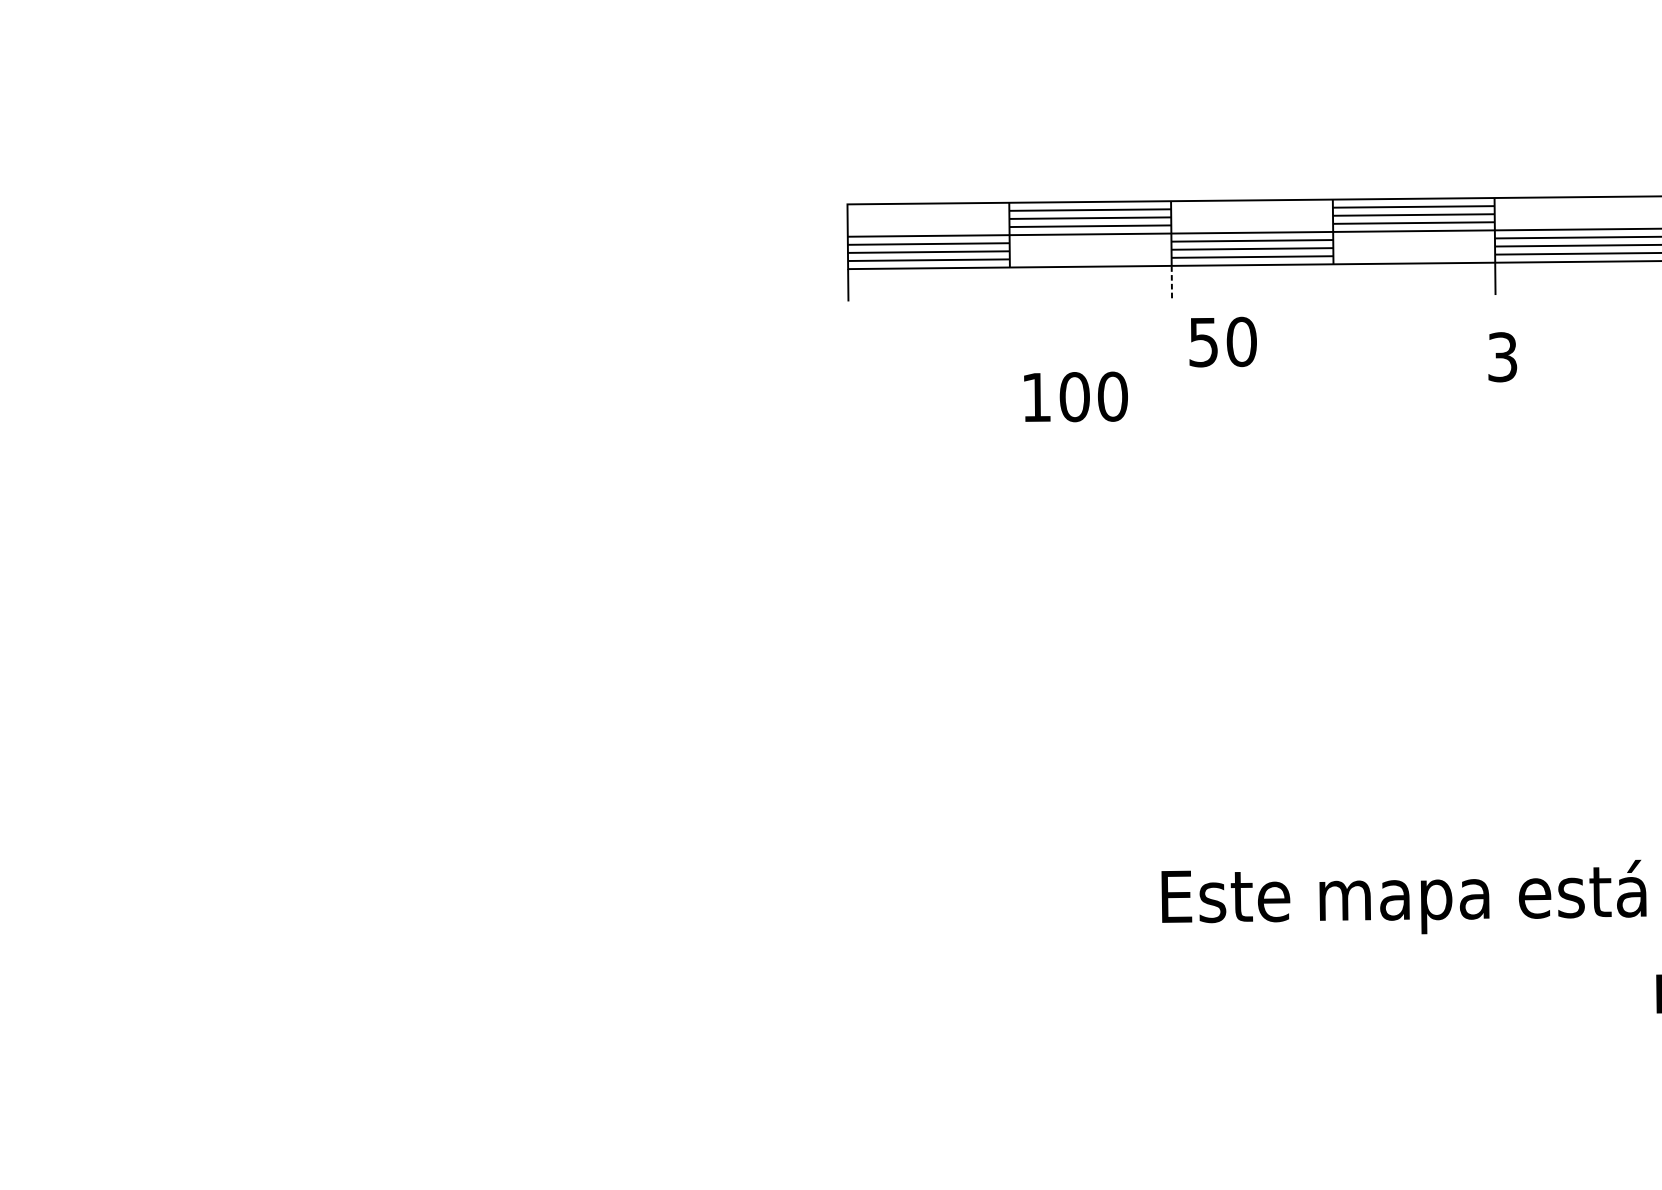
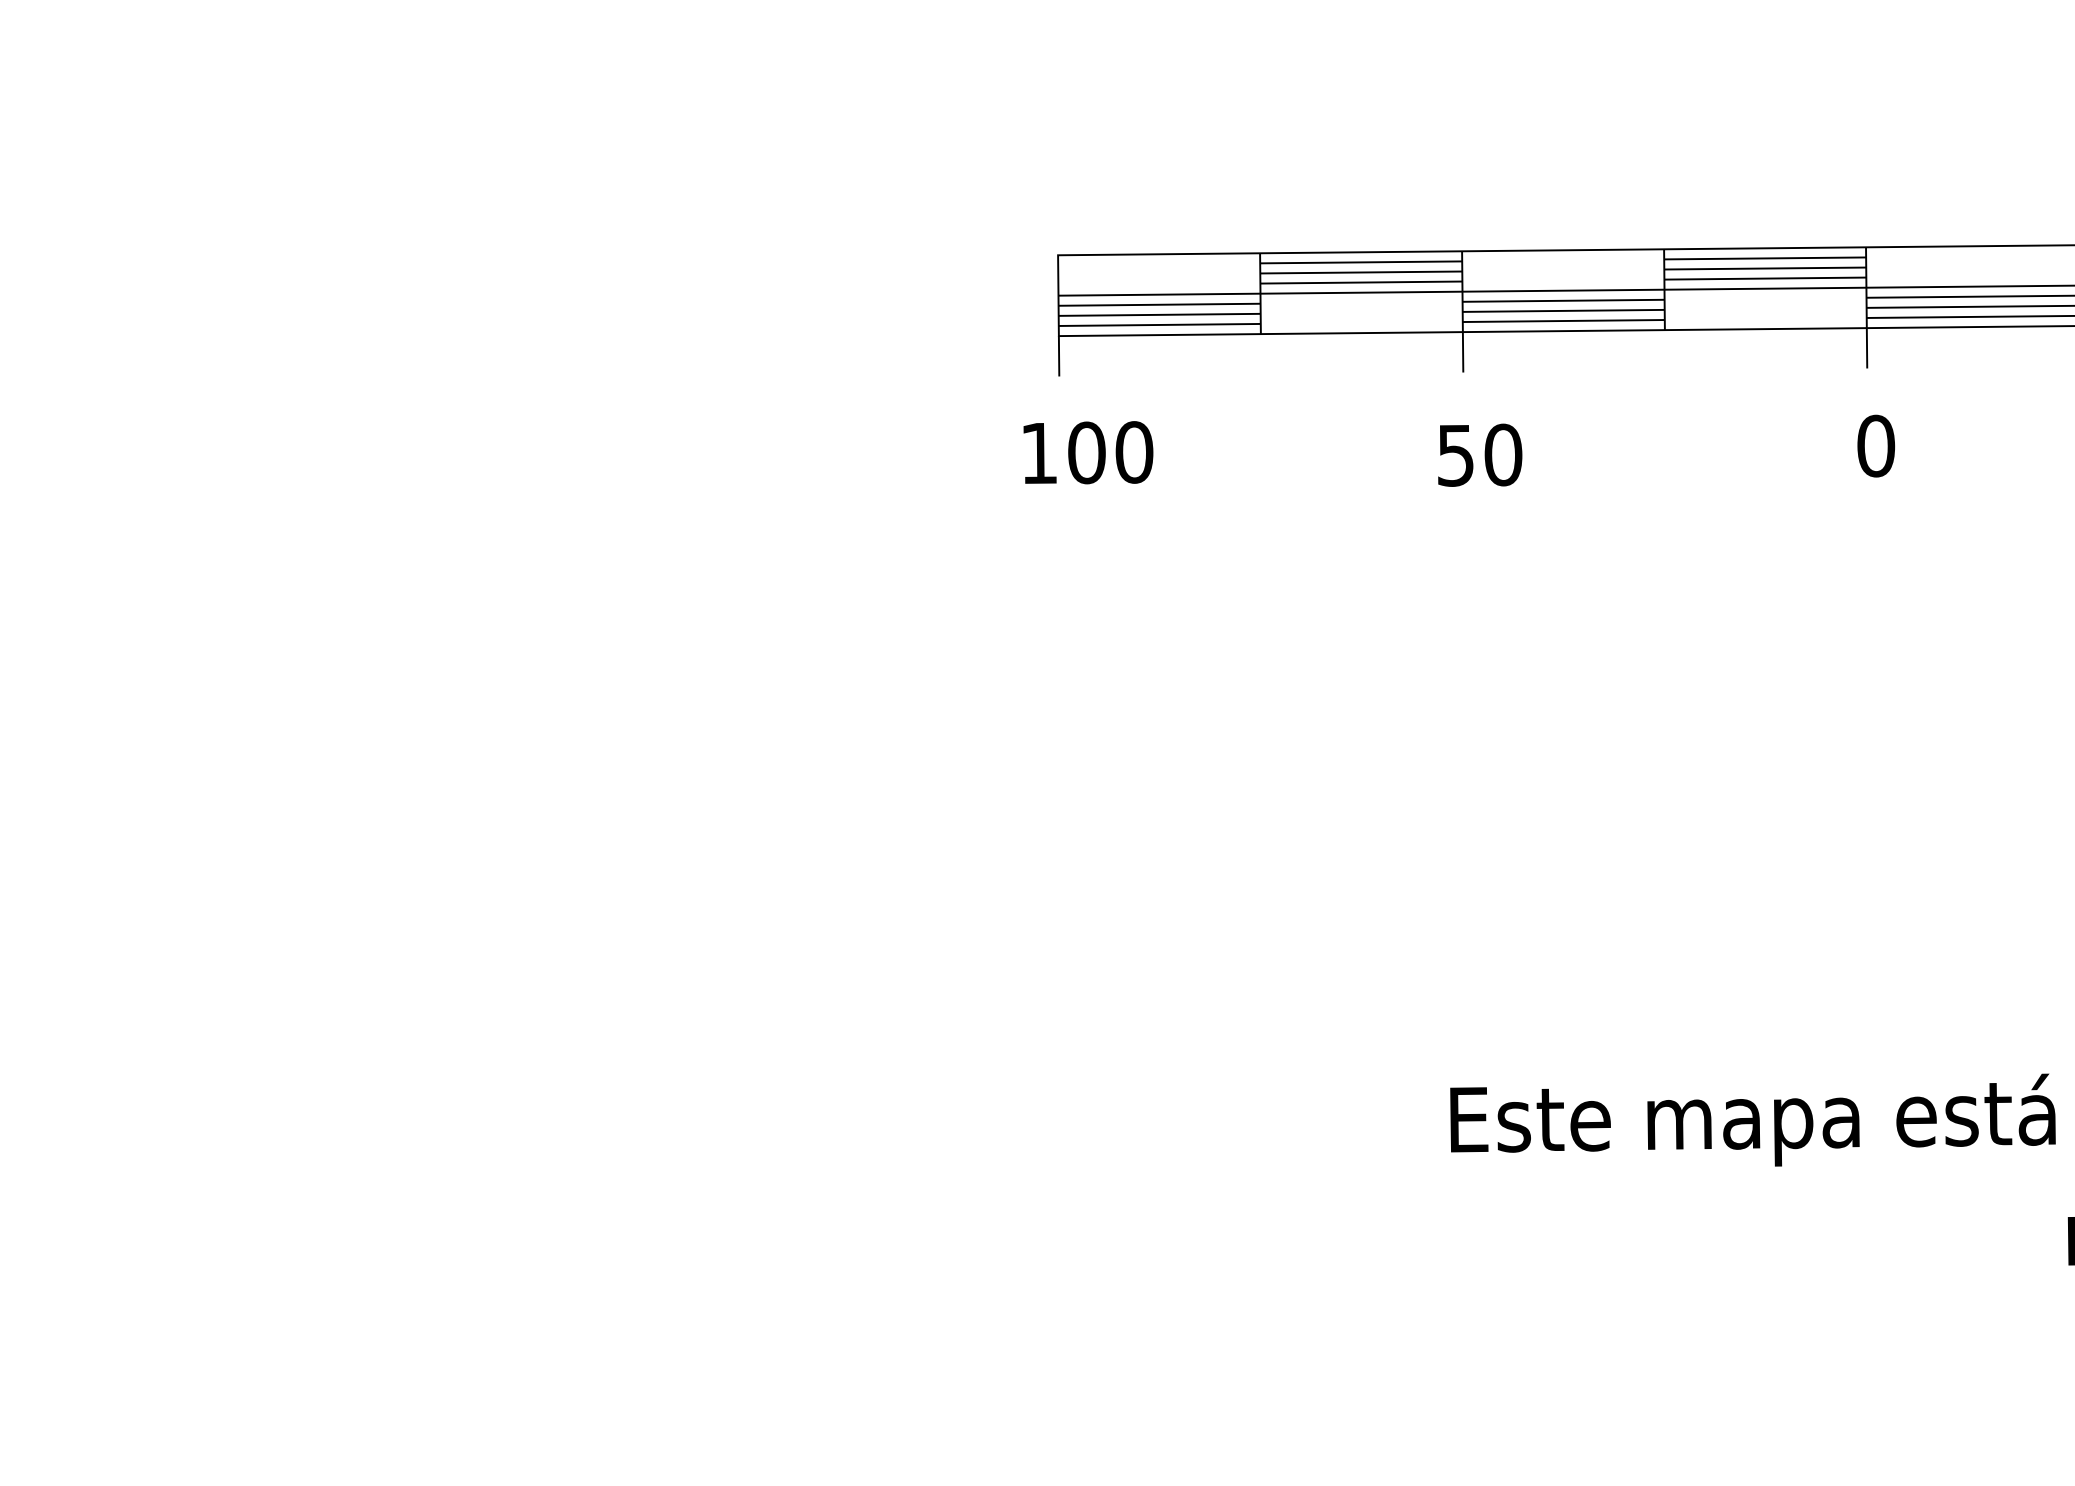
line: (1172, 281) -> (1463, 351), dashed -> solid
text: (1223, 341) -> (1480, 454), moved
text: (1502, 356) -> (1876, 445), 3 -> 0
text: (1076, 396) -> (1088, 452), moved

